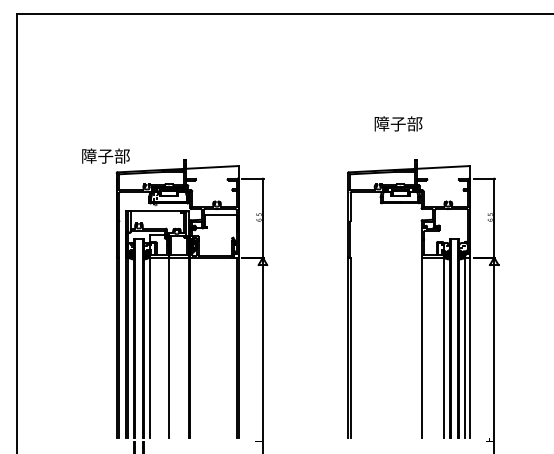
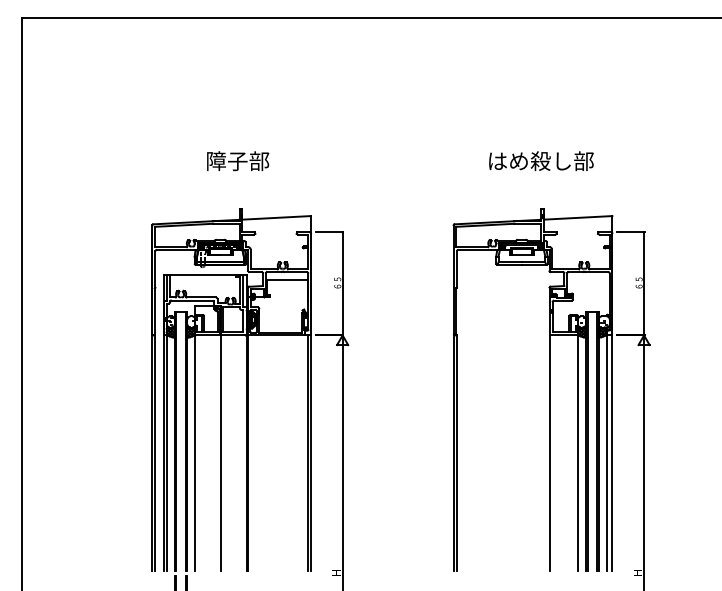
text: (414, 124) -> (540, 161), 障子部 -> はめ殺し部
text: (106, 156) -> (238, 161), moved

